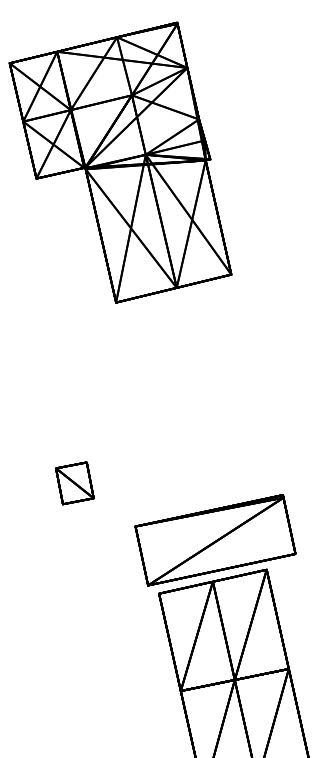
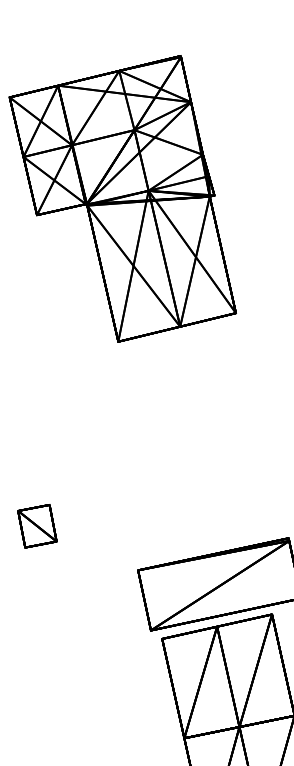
part: (74, 483) -> (37, 526), moved

